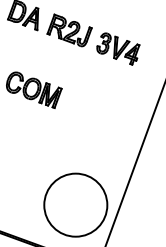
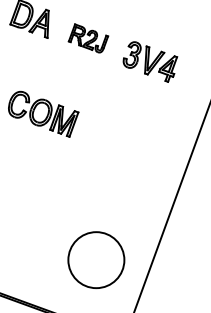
part: (69, 30) -> (88, 38), size x0.7
circle: (75, 204) -> (95, 259), size x0.7

